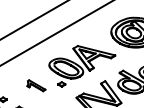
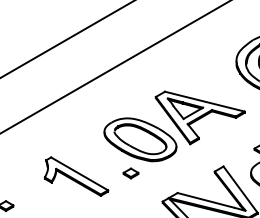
part: (36, 85) -> (76, 175), size x1.67

